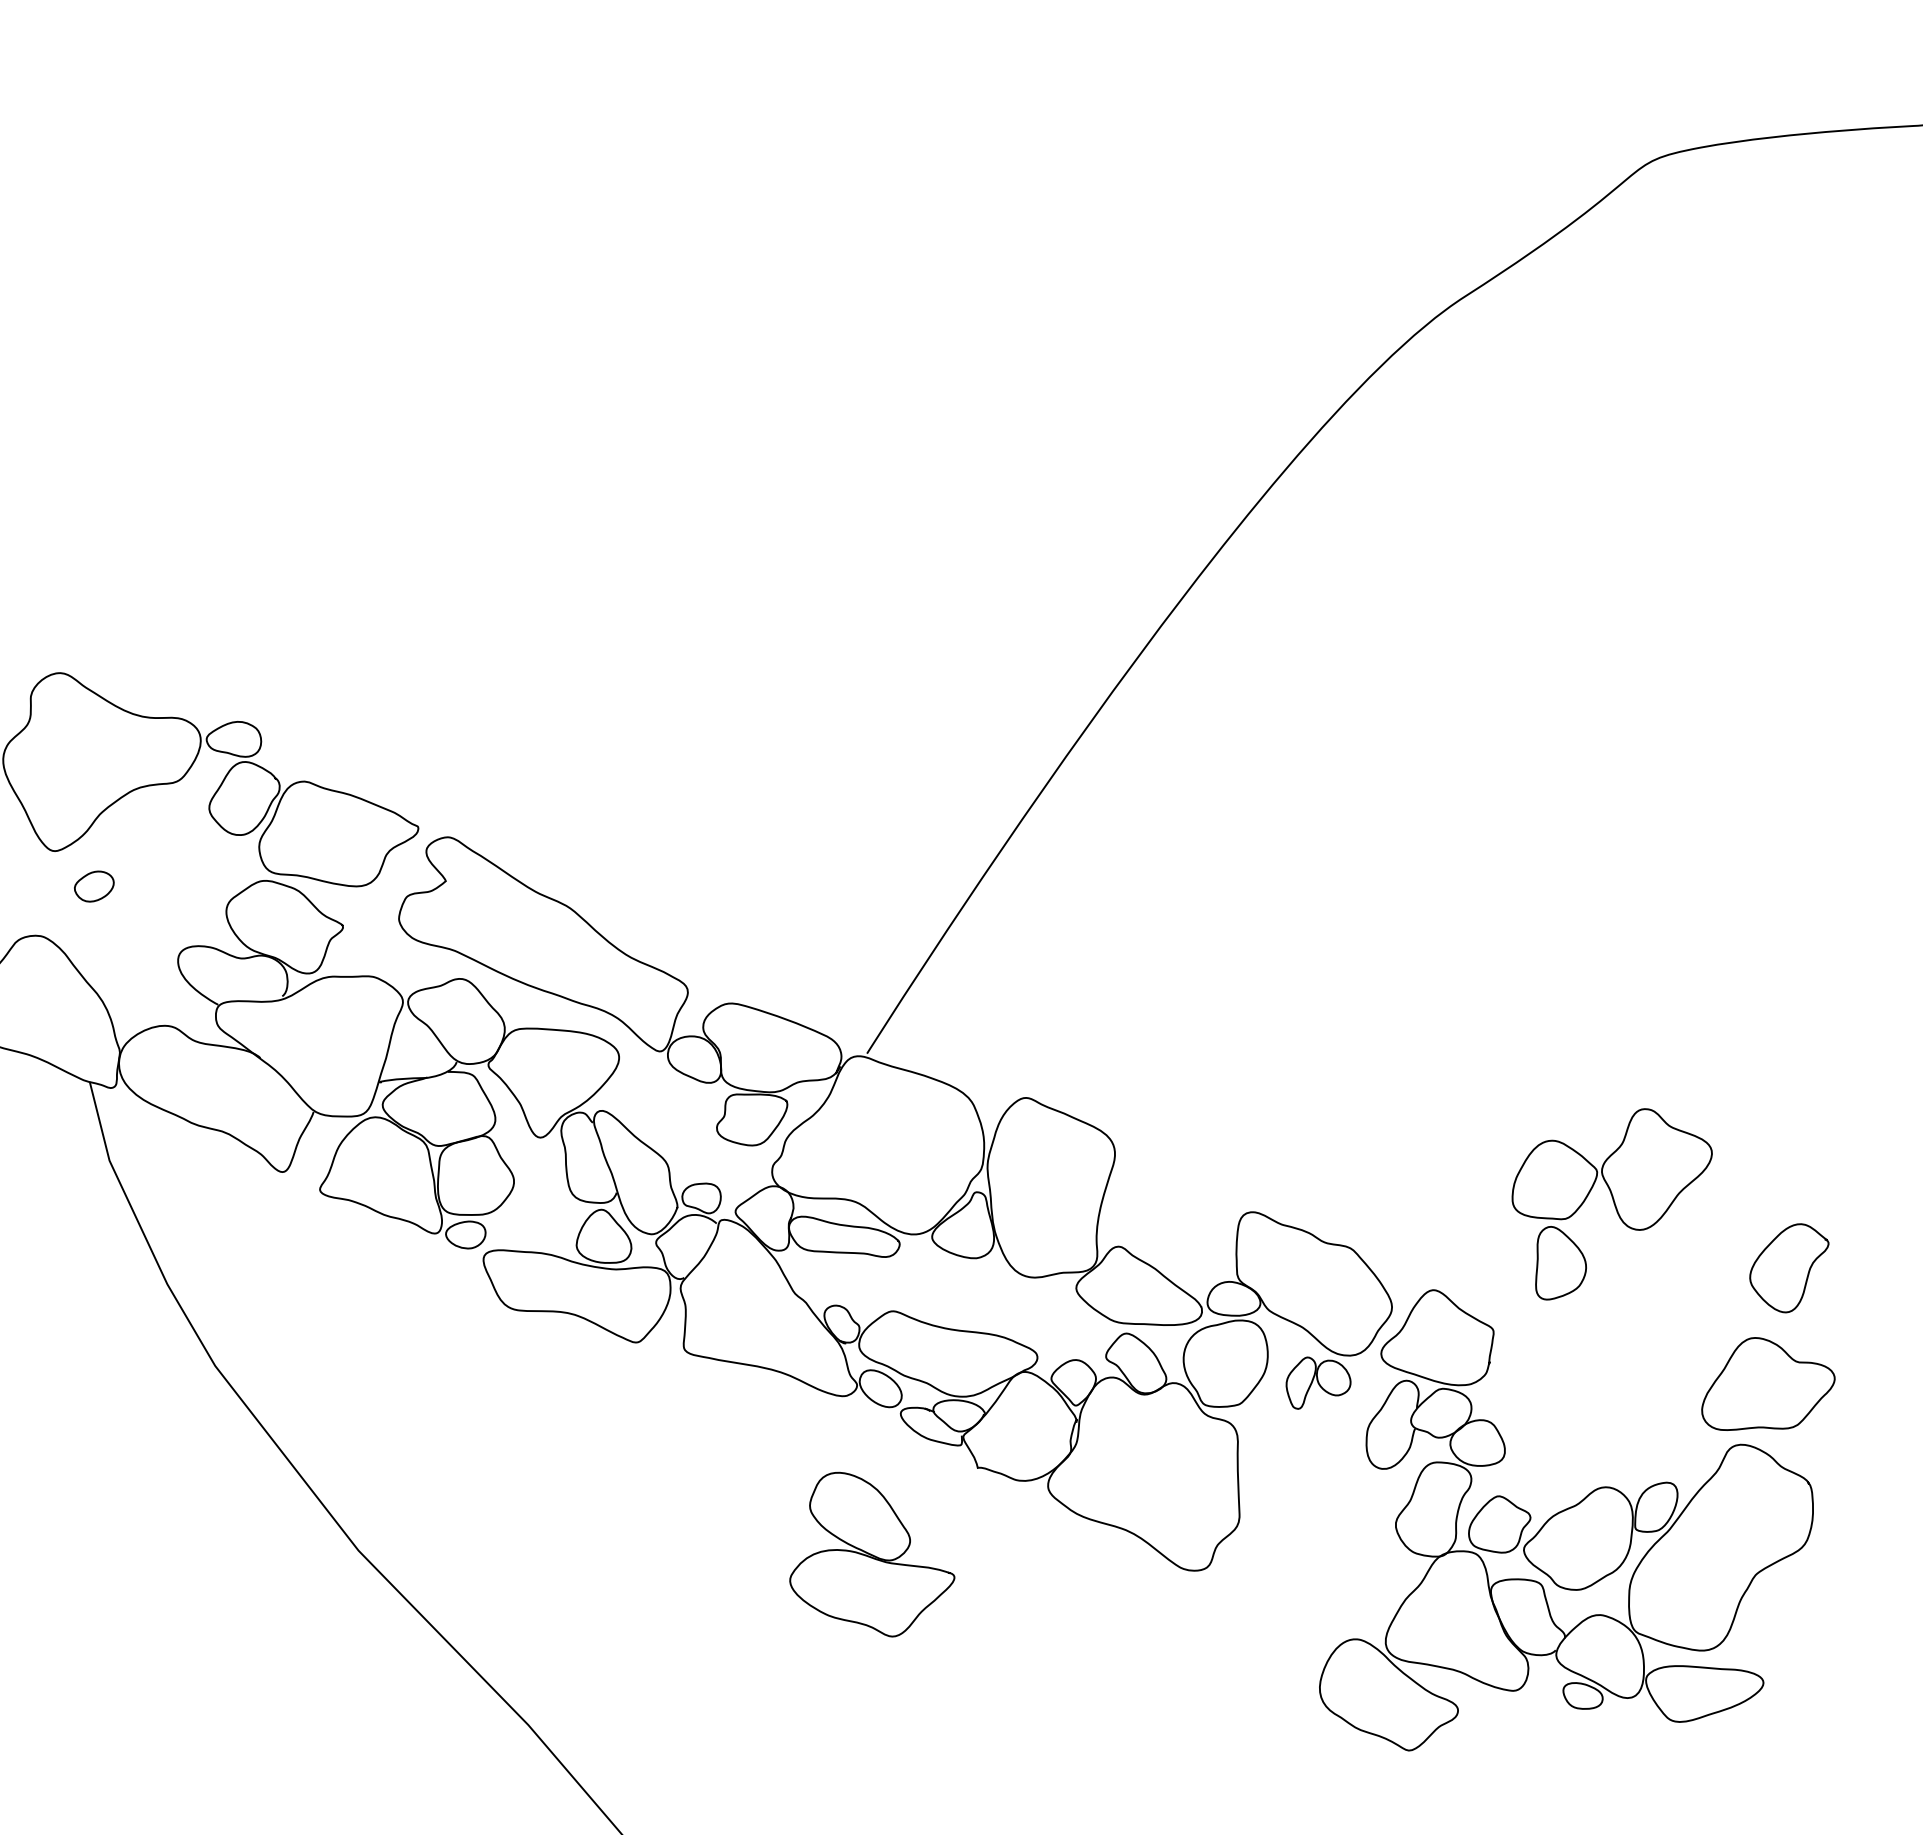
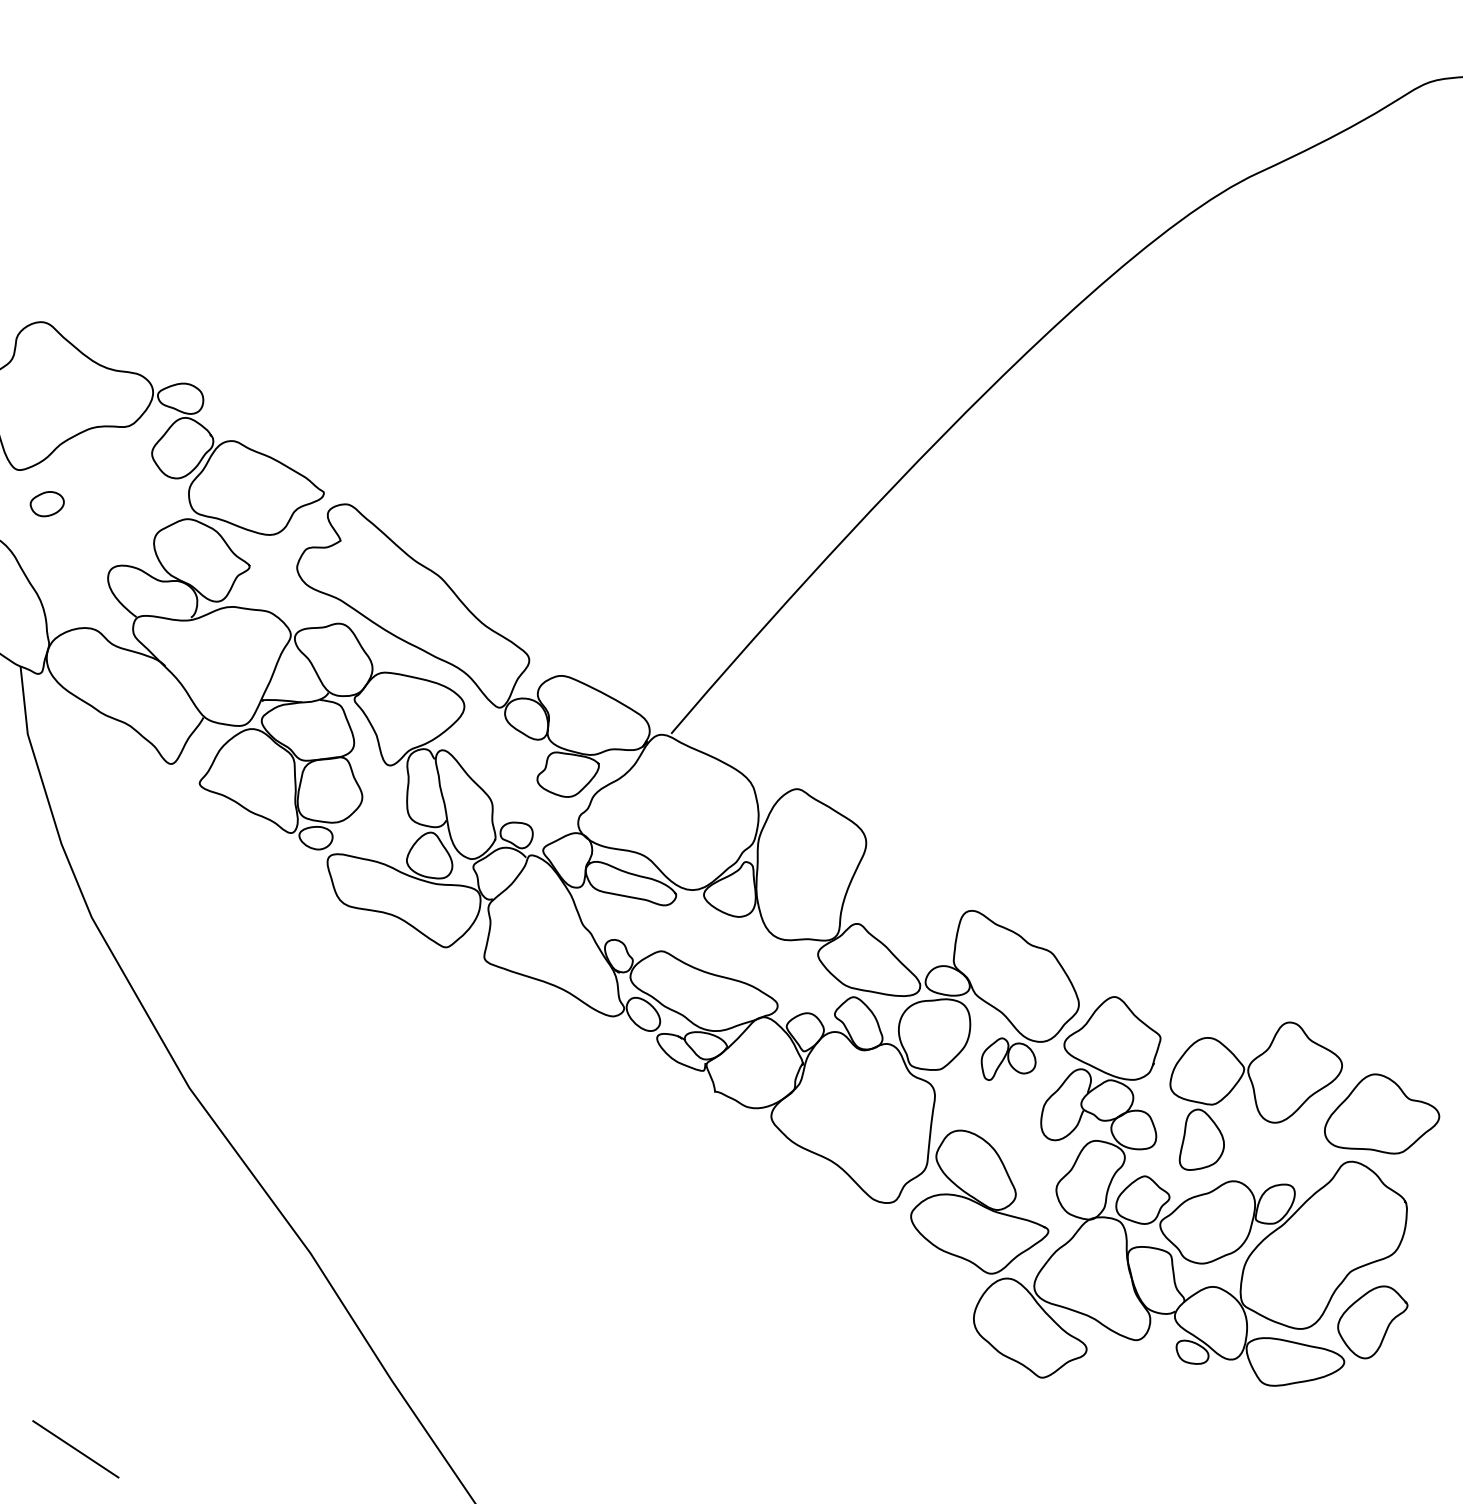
part: (1611, 1204) -> (1252, 1098), moved
curve: (1807, 1273) -> (1386, 1328), moved
part: (872, 1554) -> (982, 1202), moved

